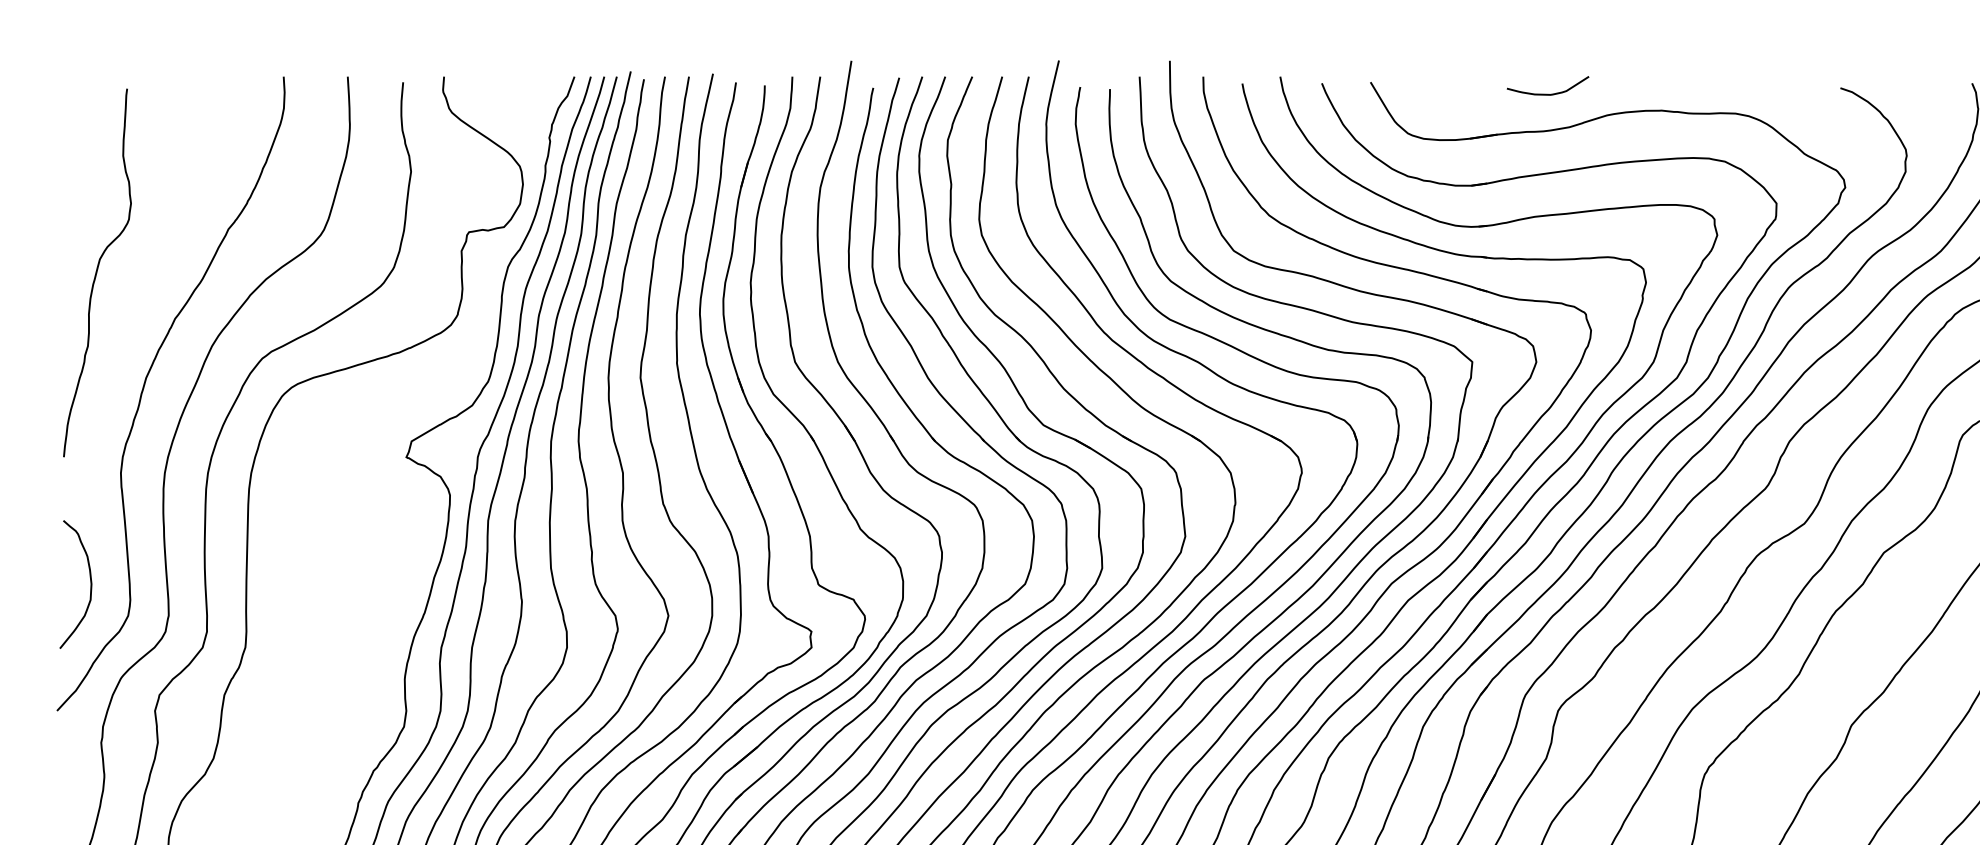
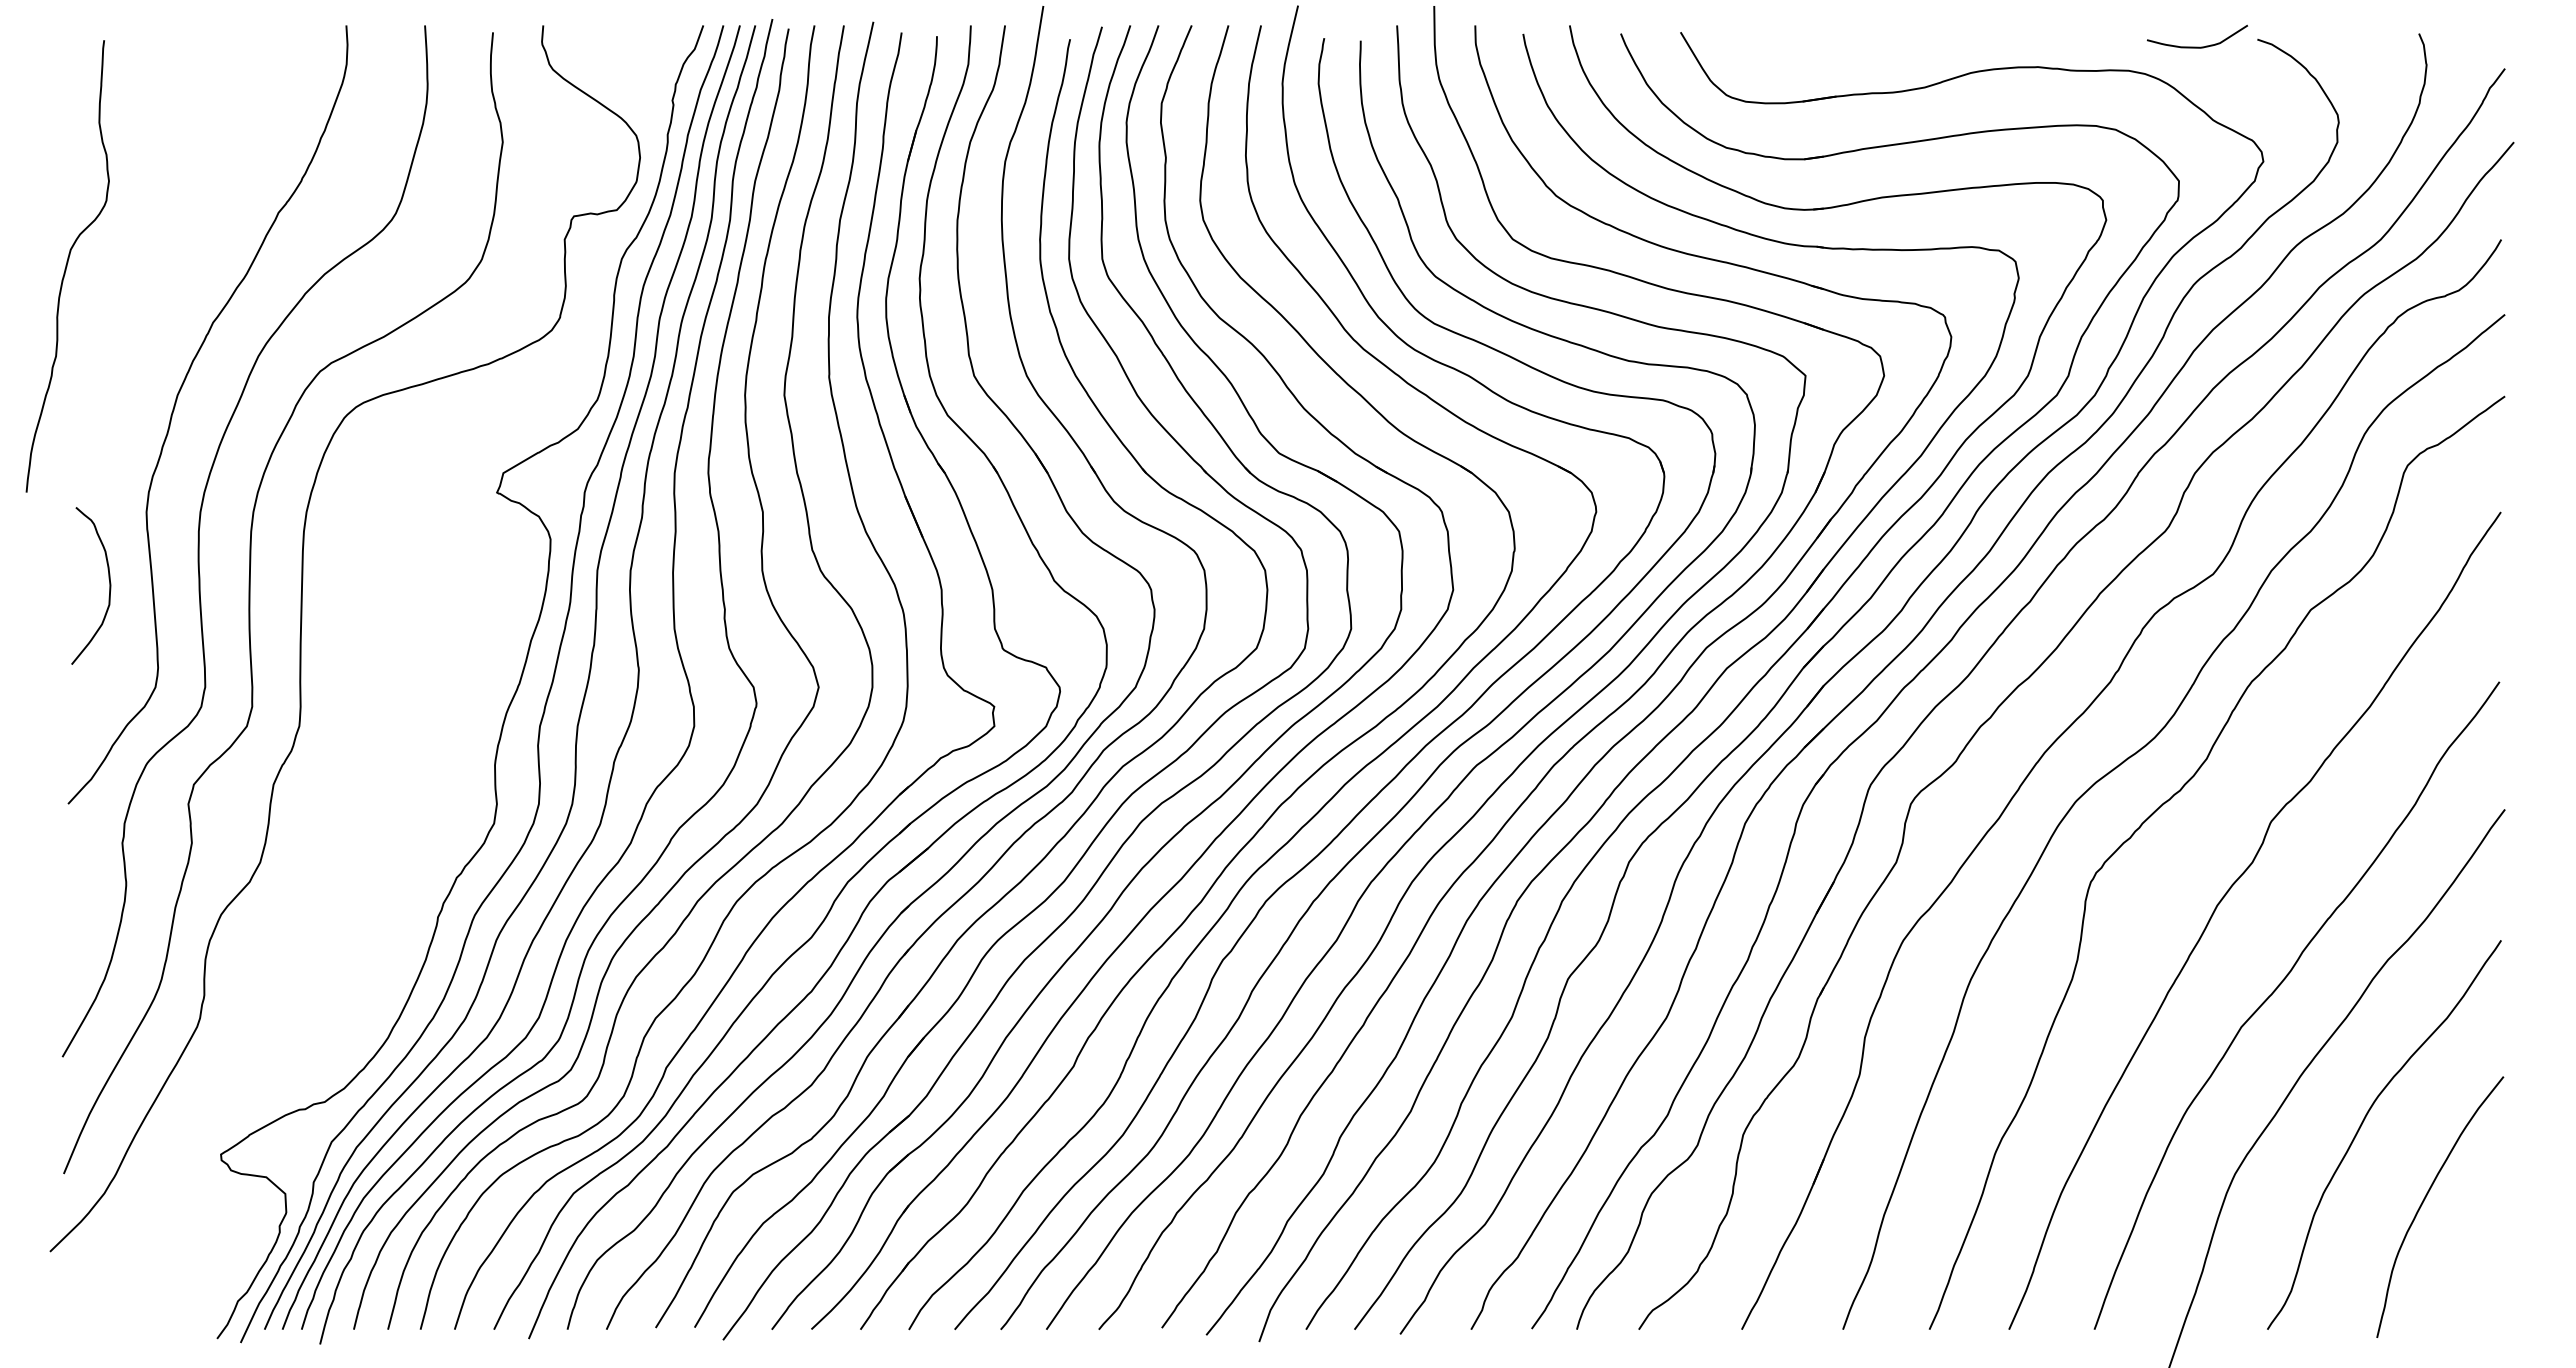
curve: (1548, 93) -> (2197, 46), moved
curve: (97, 273) -> (67, 266), moved
curve: (90, 584) -> (109, 585), moved

